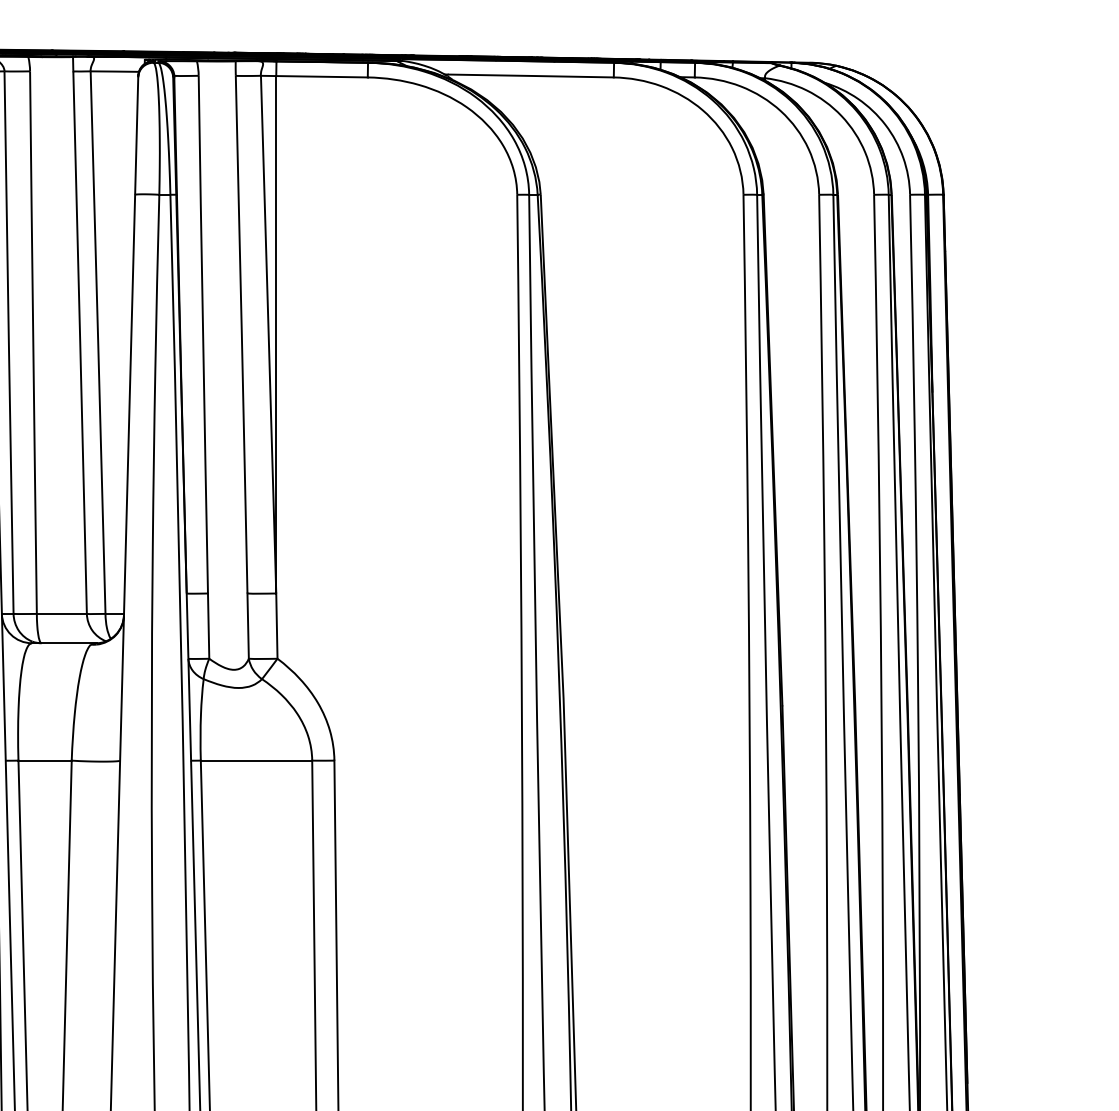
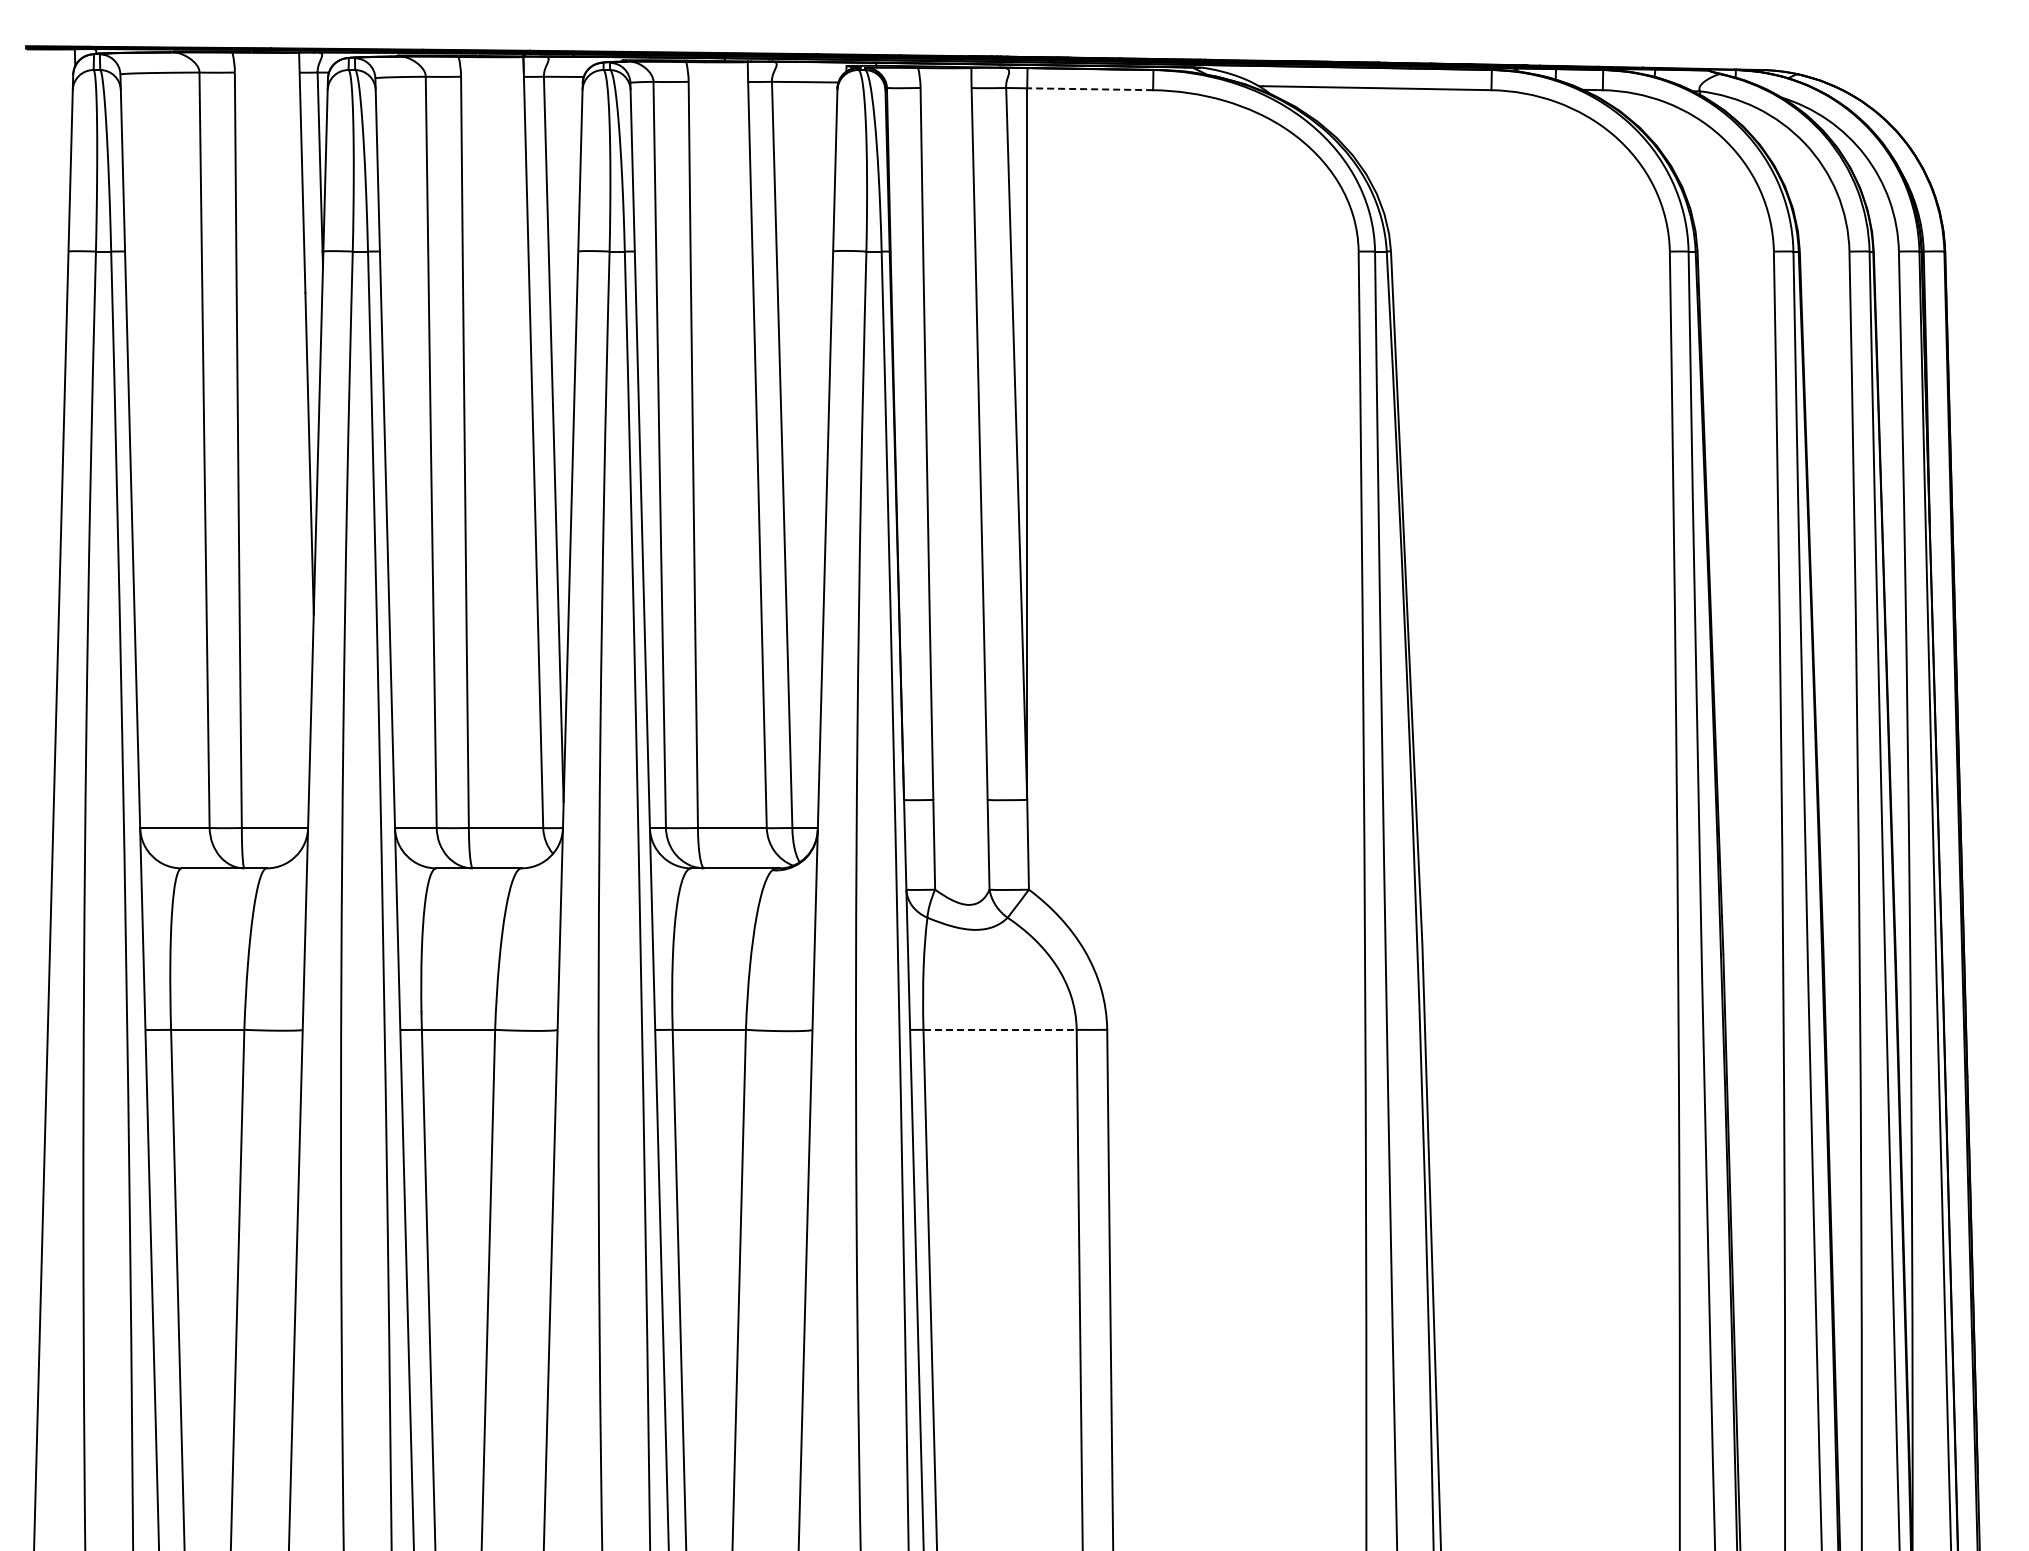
line: (322, 76) -> (1090, 89), solid -> dashed
line: (256, 760) -> (1000, 1029), solid -> dashed

